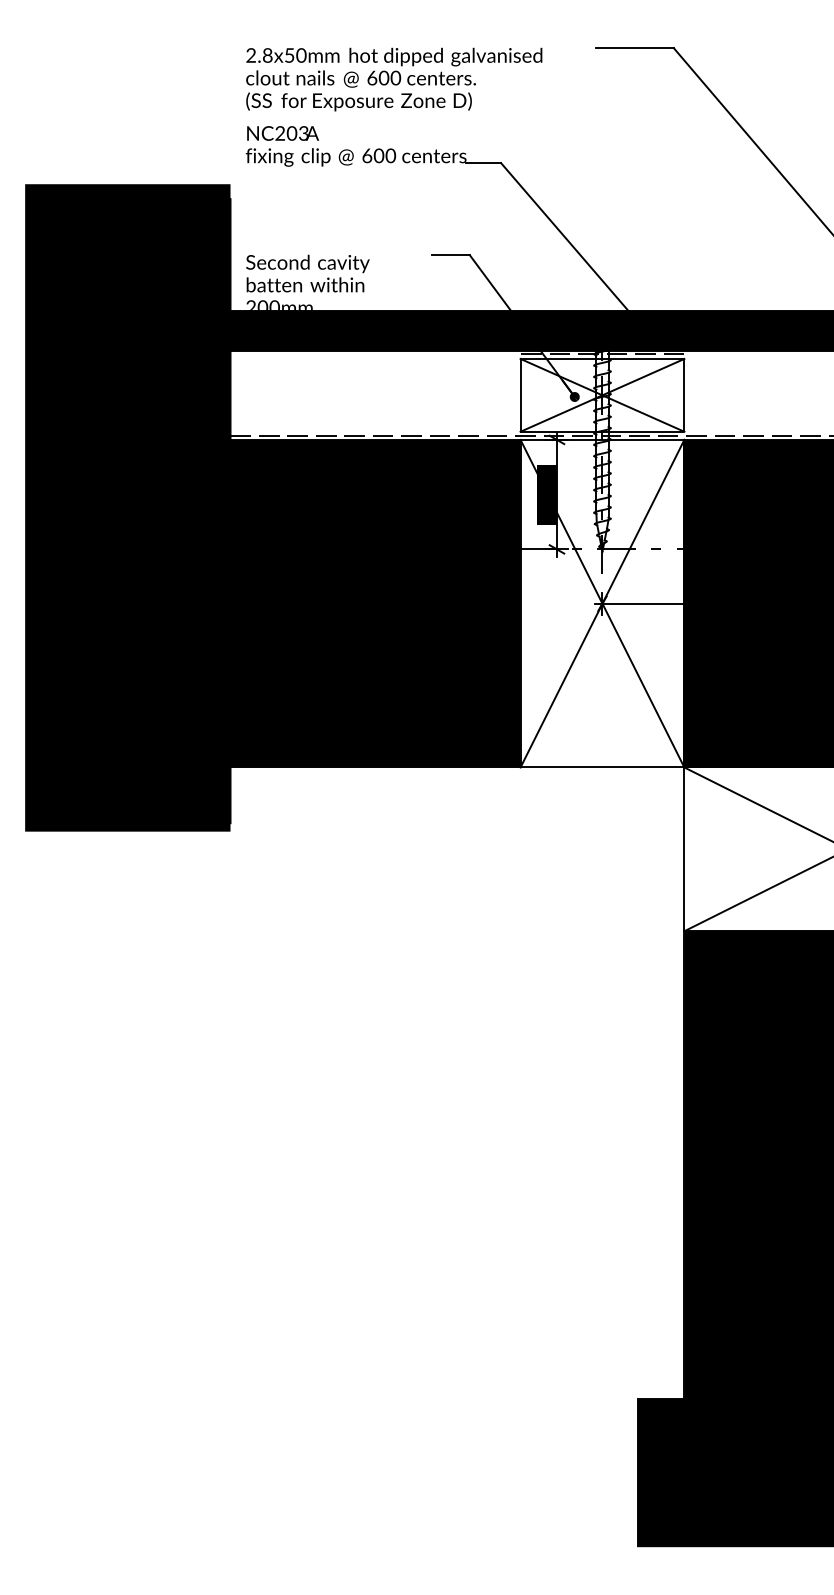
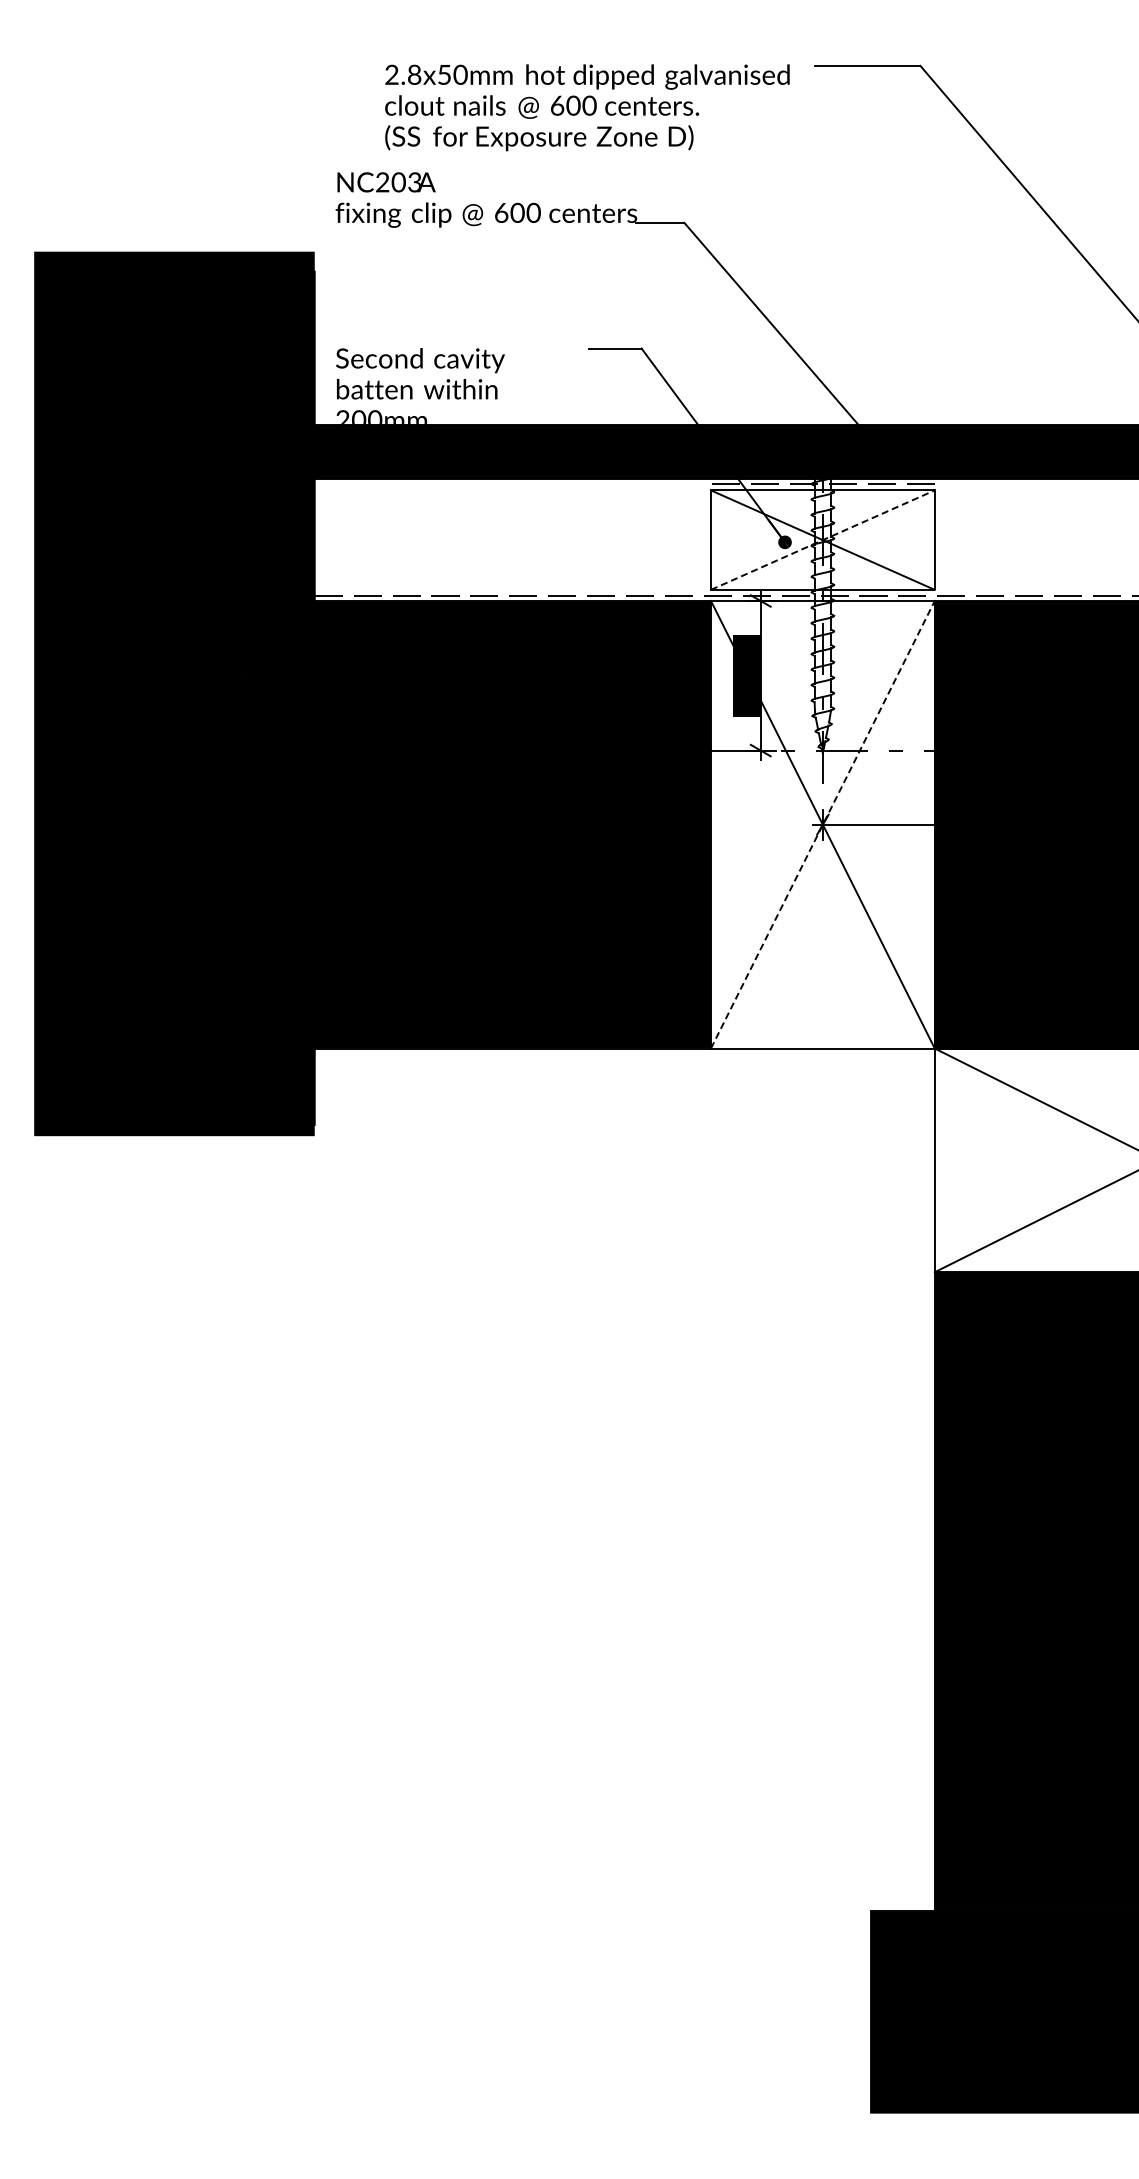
text: (394, 79) -> (587, 107), moved
line: (602, 394) -> (823, 539), solid -> dashed
line: (602, 603) -> (823, 824), solid -> dashed

